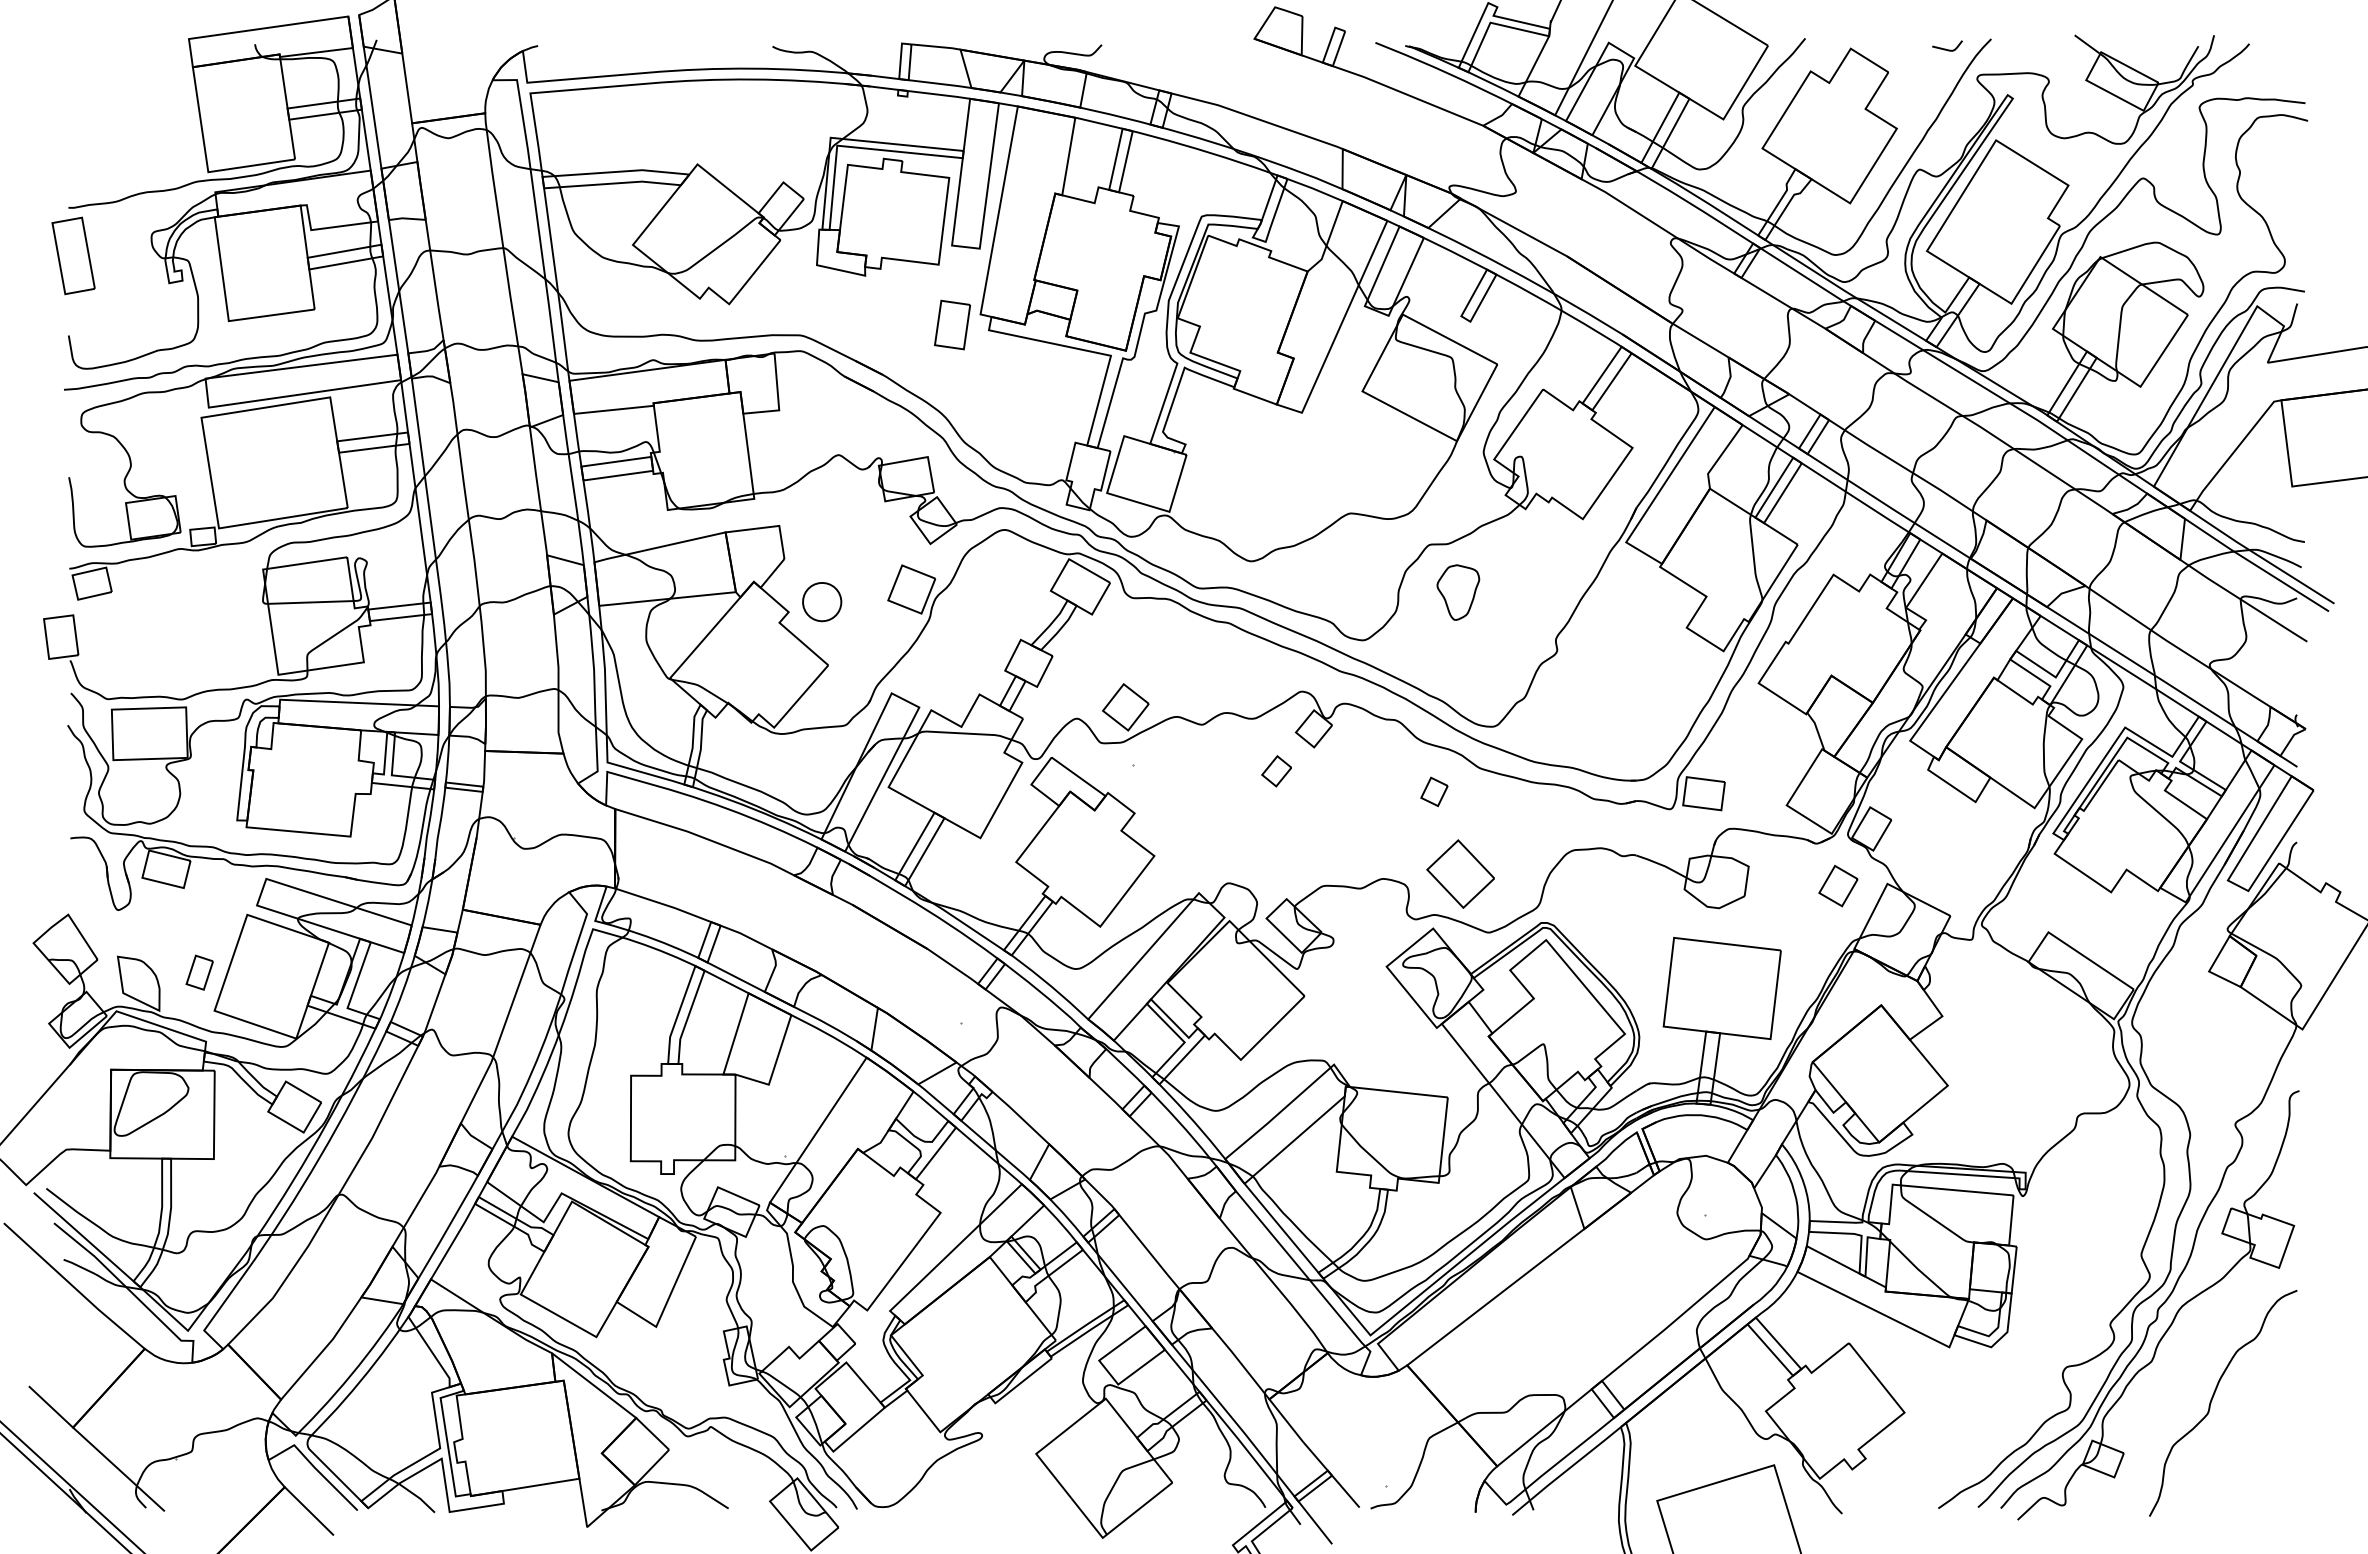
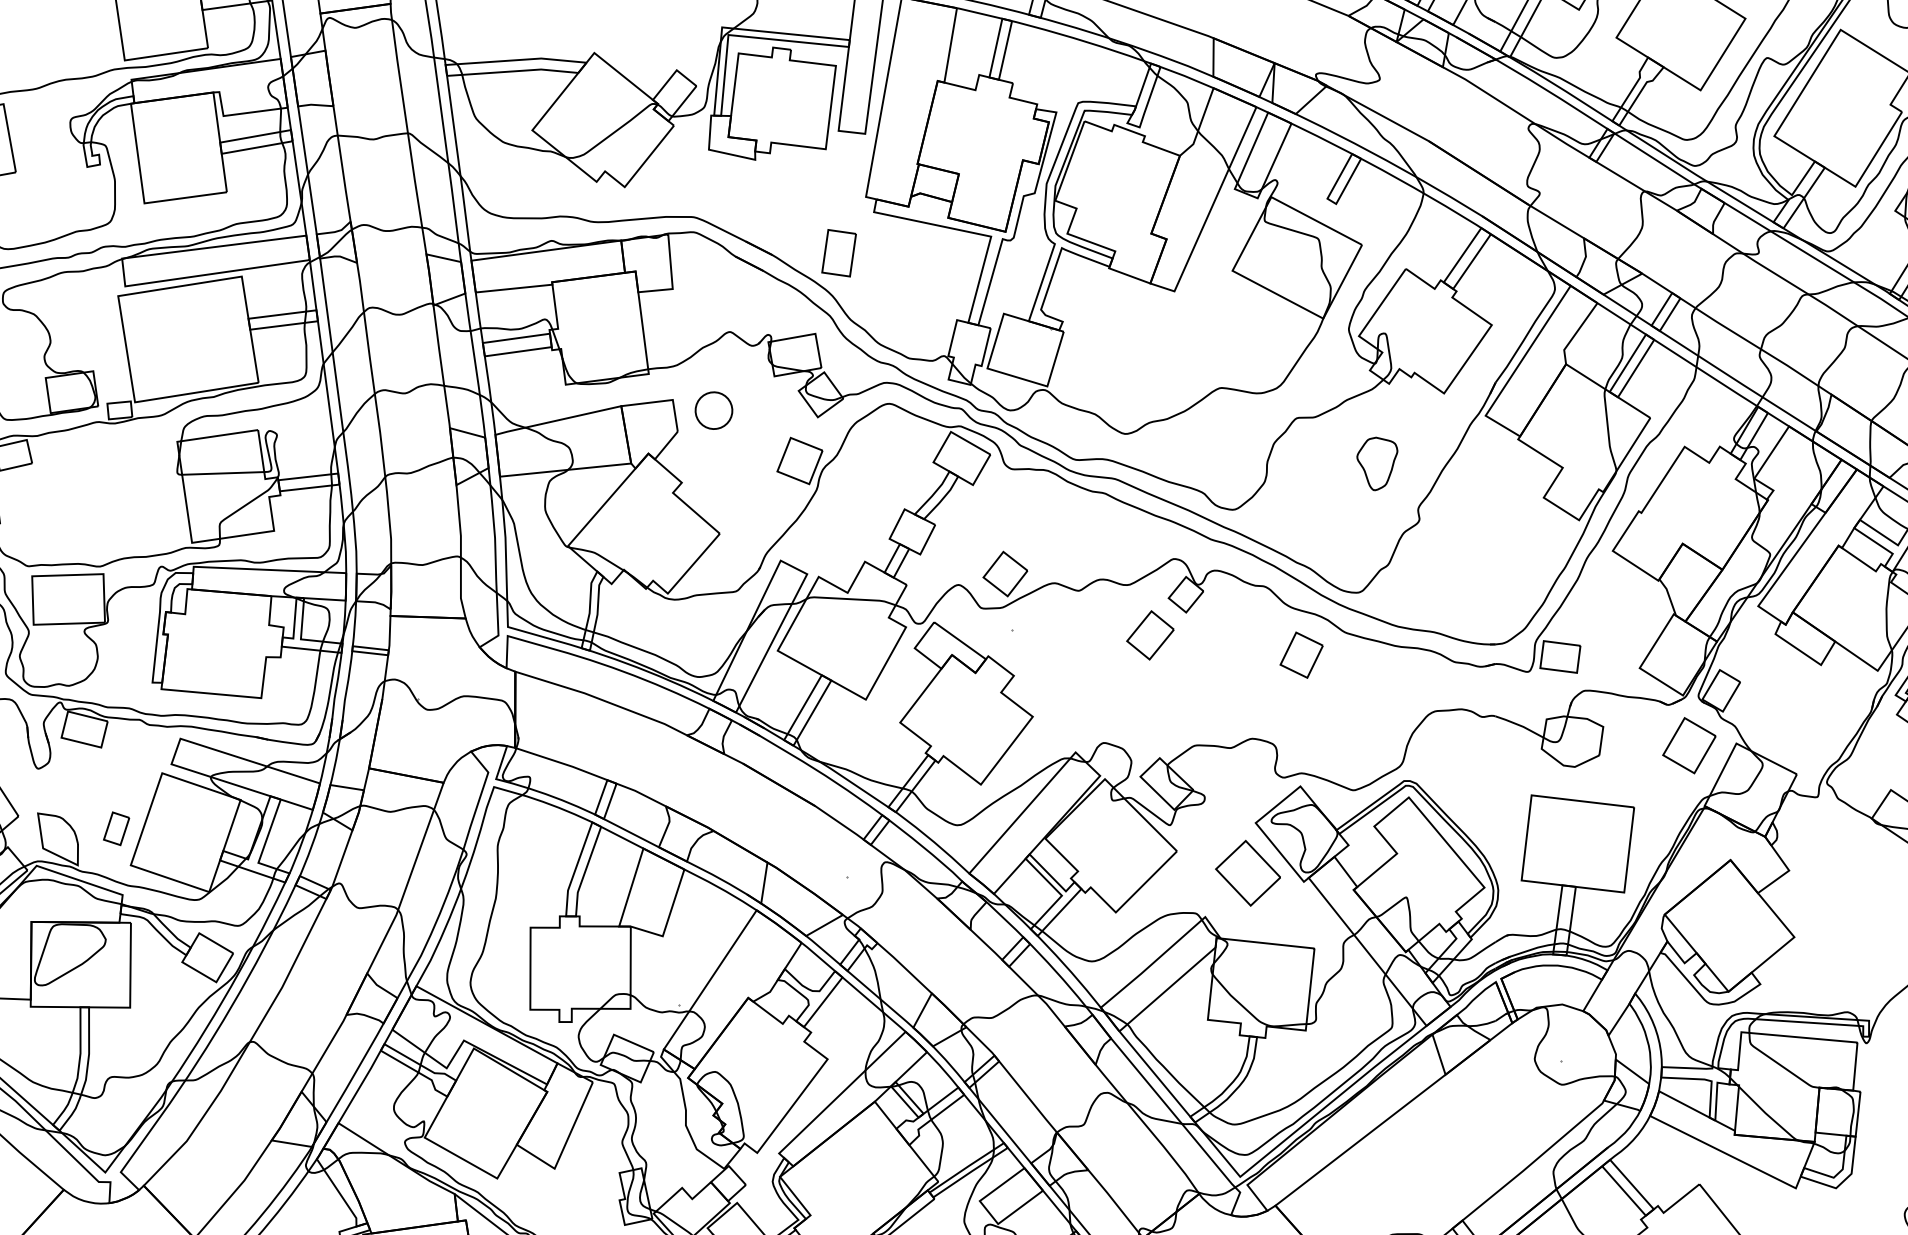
part: (952, 324) -> (839, 252), moved
part: (1458, 592) -> (1377, 463), moved
part: (822, 602) -> (714, 411), moved
part: (1276, 771) -> (1150, 635), size x1.67
part: (1434, 791) -> (1301, 654), size x1.67
part: (1460, 873) -> (1247, 872), moved
part: (1838, 885) -> (1689, 745), size x1.43

